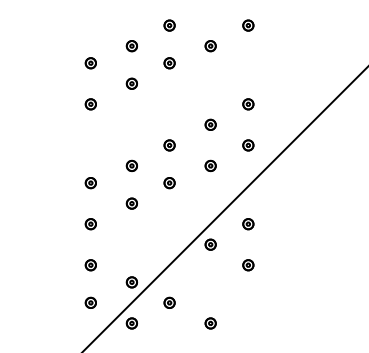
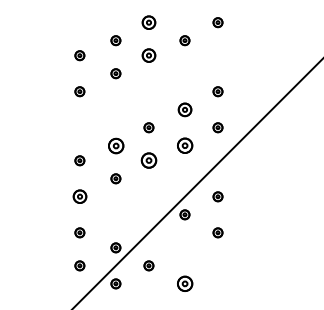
part: (169, 25) -> (148, 22), size x1.4
part: (169, 63) -> (148, 55), size x1.4
part: (210, 124) -> (184, 109), size x1.4
part: (131, 165) -> (115, 145), size x1.6
part: (210, 165) -> (184, 145), size x1.6
part: (169, 183) -> (148, 161), size x1.6
part: (90, 224) -> (79, 197), size x1.4
part: (210, 323) -> (184, 283), size x1.6

